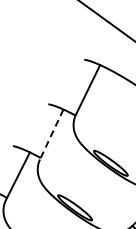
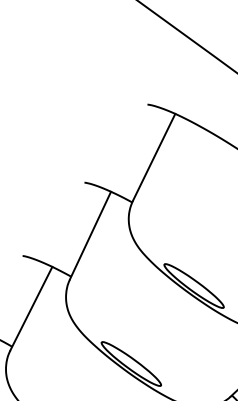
line: (51, 134) -> (90, 235), dashed -> solid

